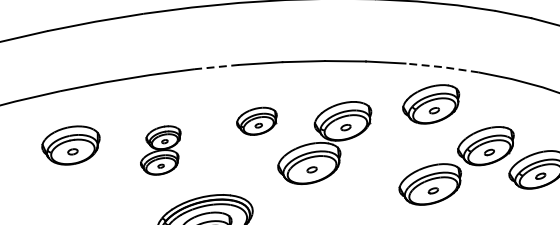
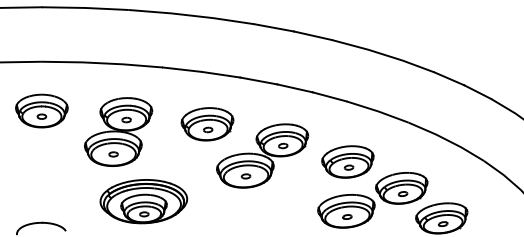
line: (216, 66) -> (182, 69), dashed -> solid
line: (441, 67) -> (377, 111), dashed -> solid
part: (431, 104) -> (347, 161), moved
part: (257, 121) -> (207, 124), size x1.43
part: (160, 150) -> (118, 131), size x1.67

